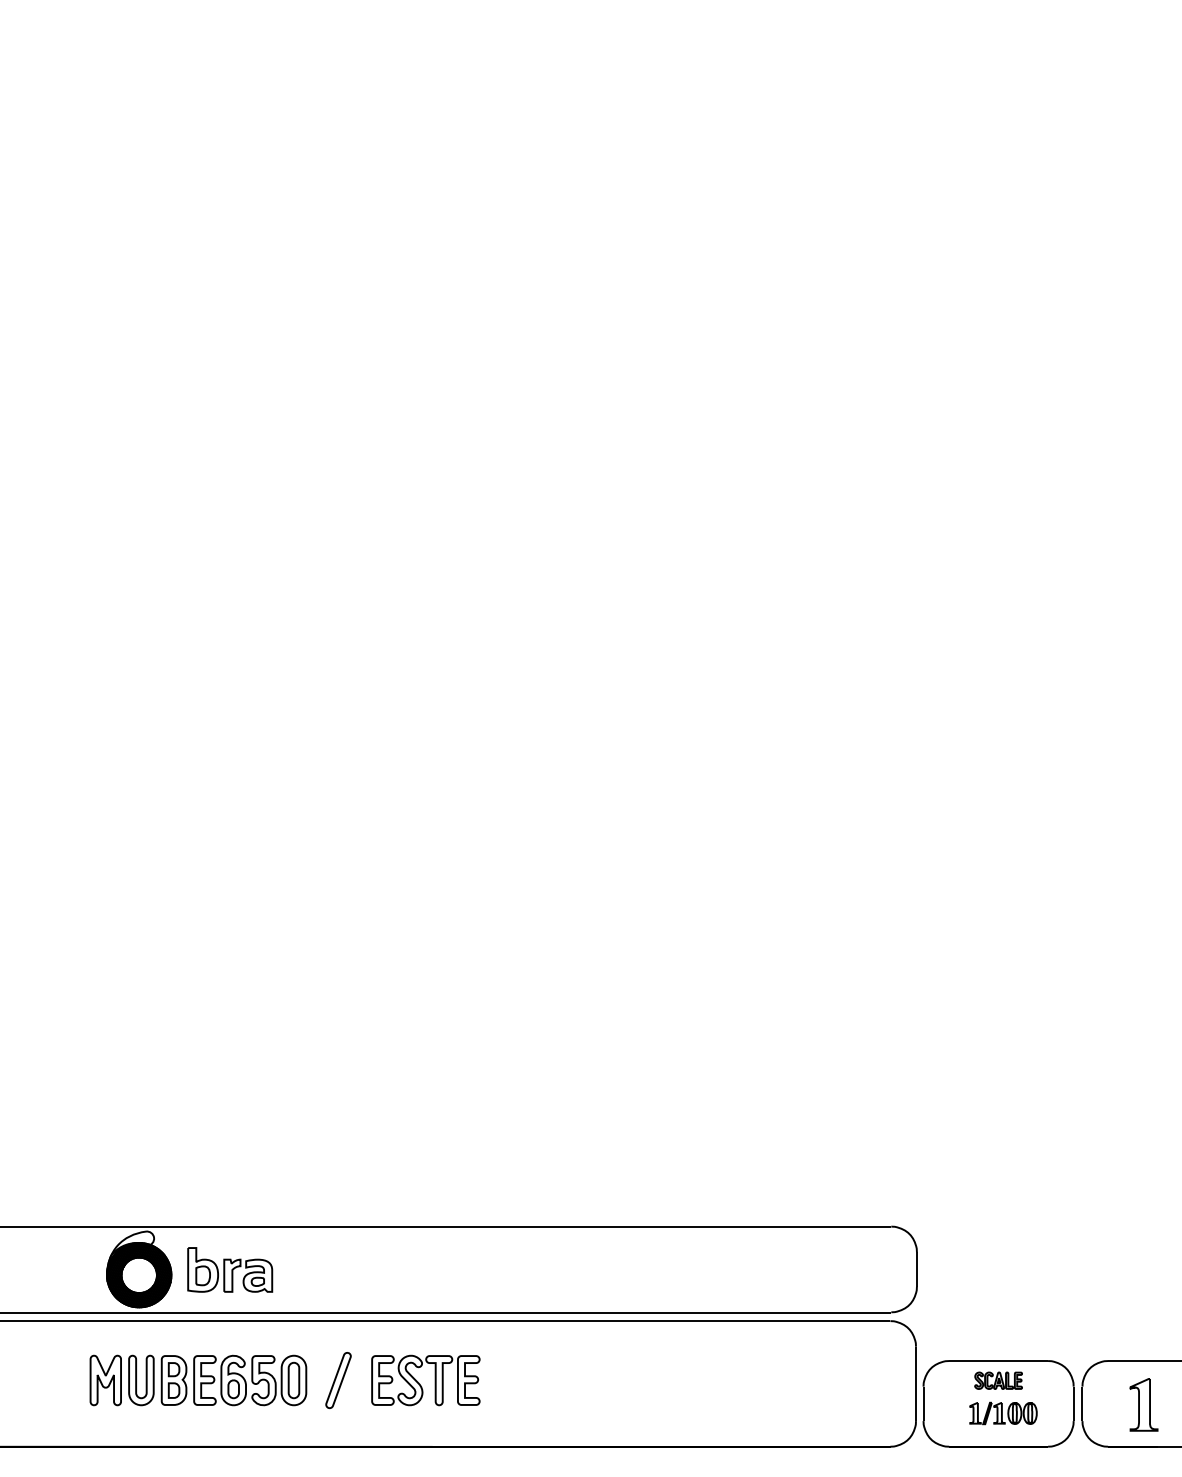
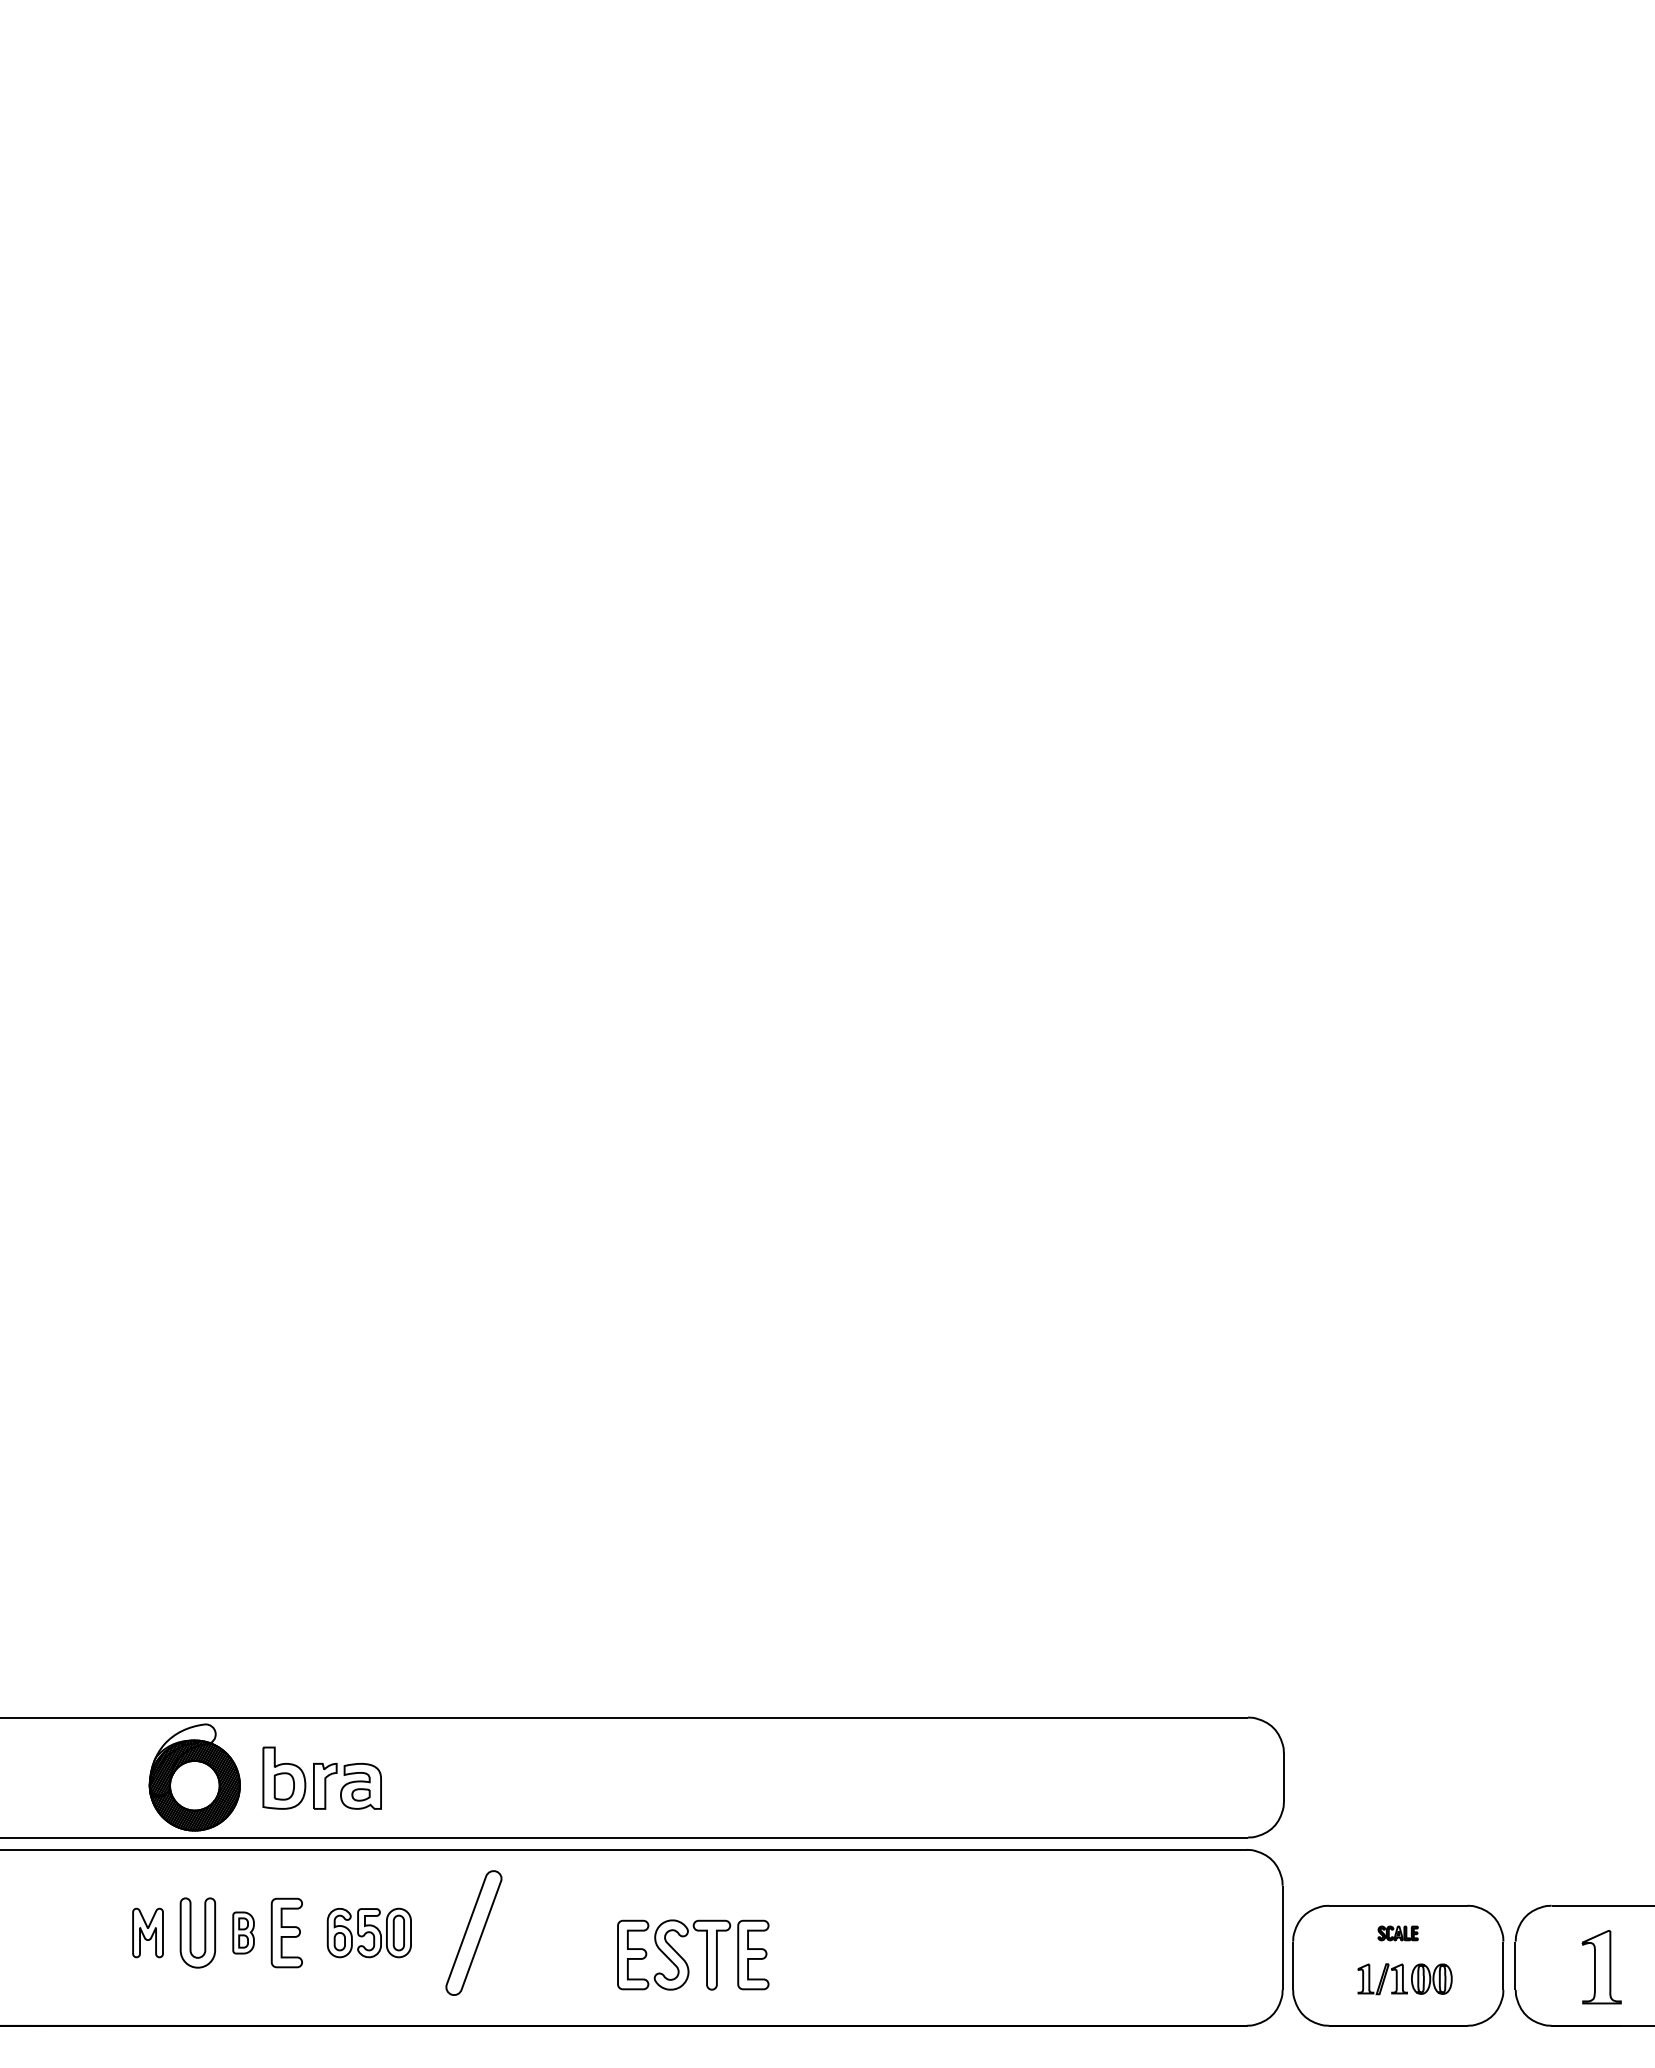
part: (105, 1380) -> (147, 1932), size x0.7
part: (173, 1380) -> (243, 1932), size x0.6
part: (263, 1380) -> (369, 1932), size x0.7
part: (338, 1380) -> (473, 1932), size x1.6
part: (998, 1380) -> (1397, 1933), size x0.6
part: (421, 1385) -> (686, 1961), moved

